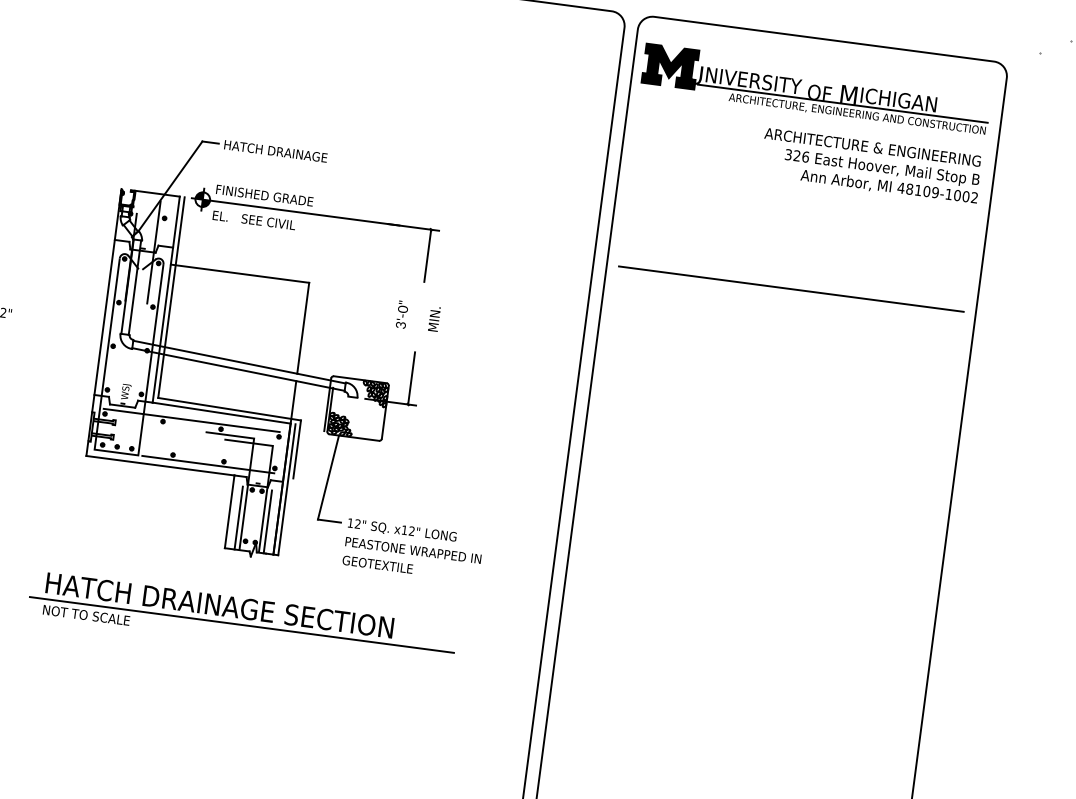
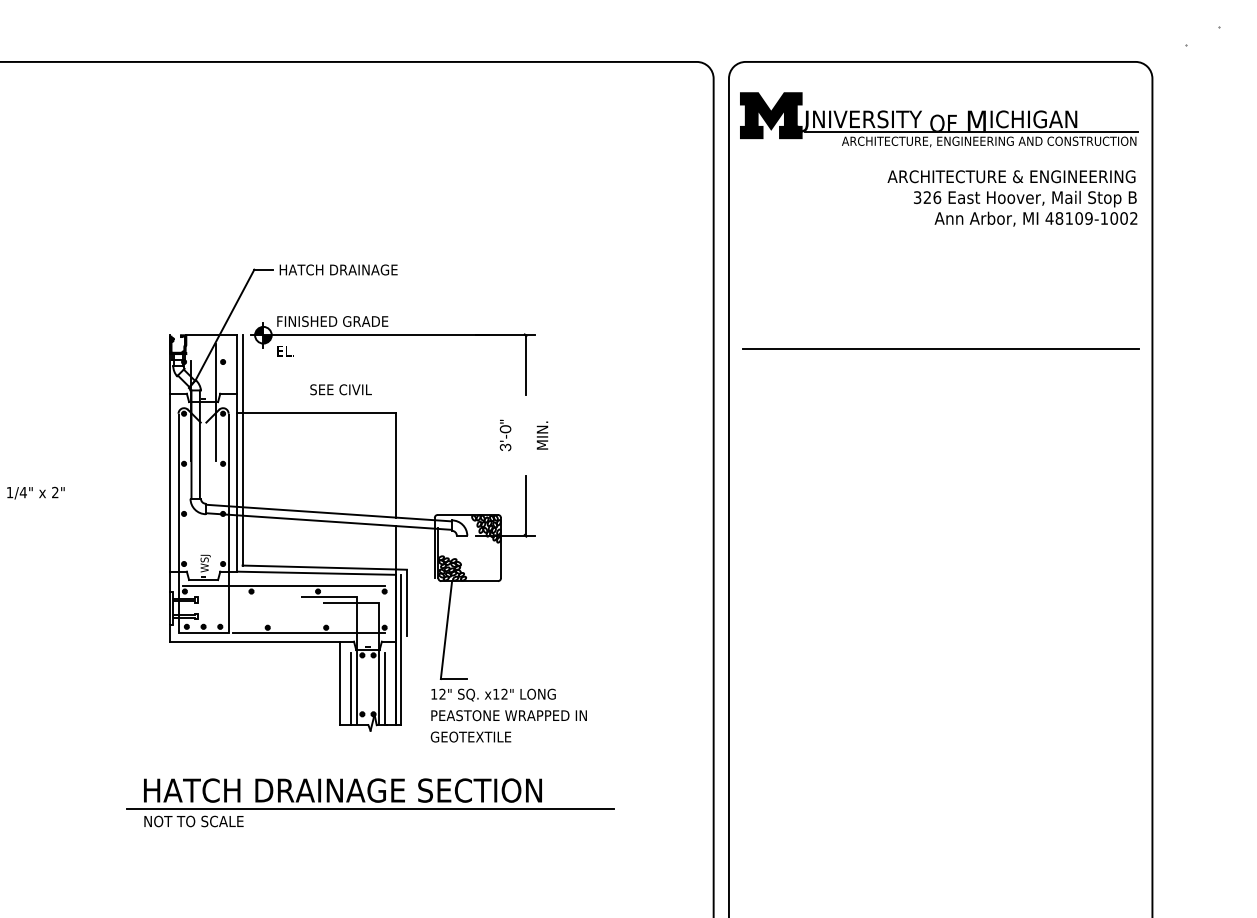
text: (268, 221) -> (340, 389), moved
text: (412, 550) -> (508, 715), moved

